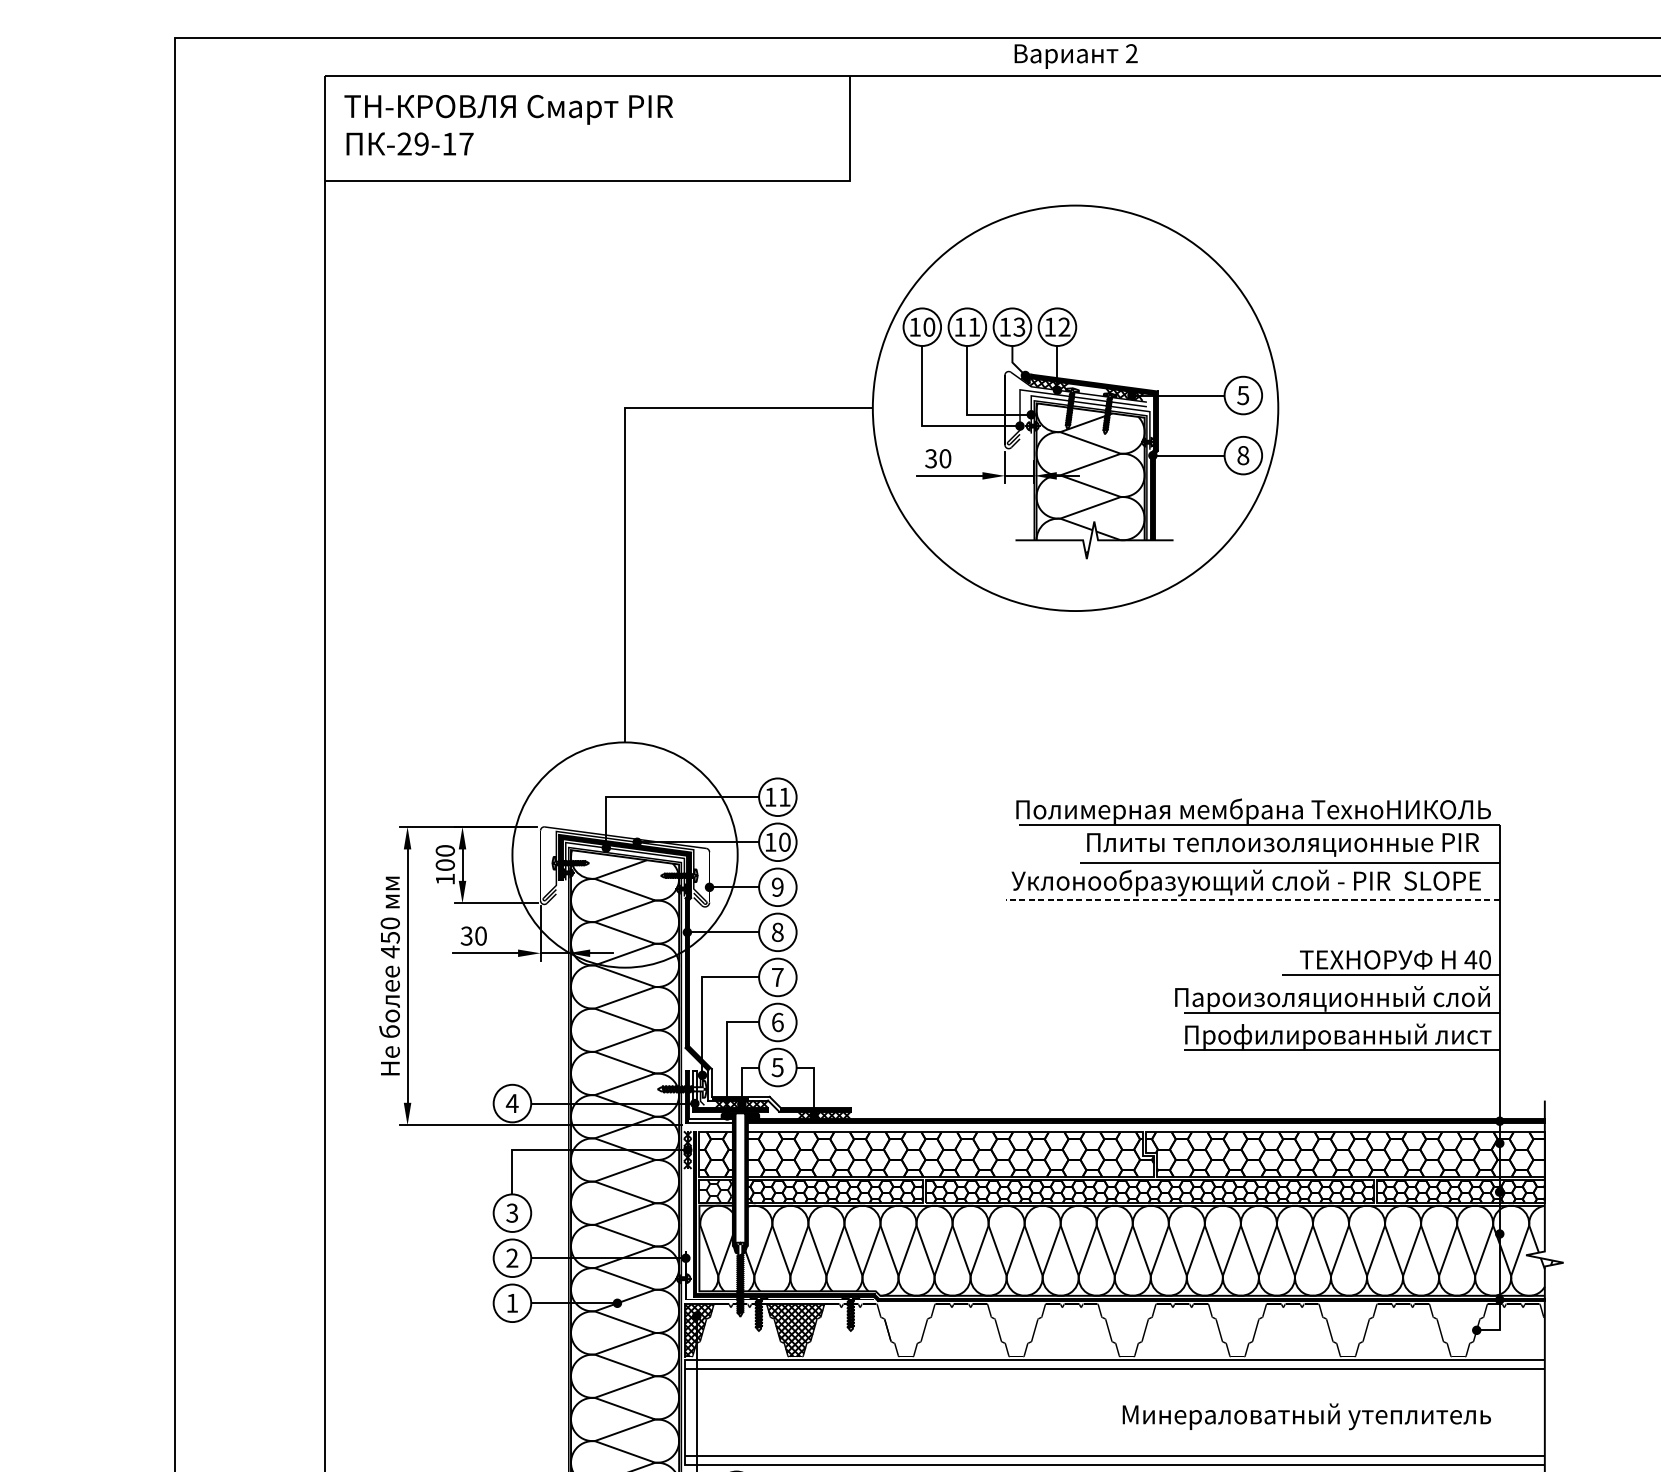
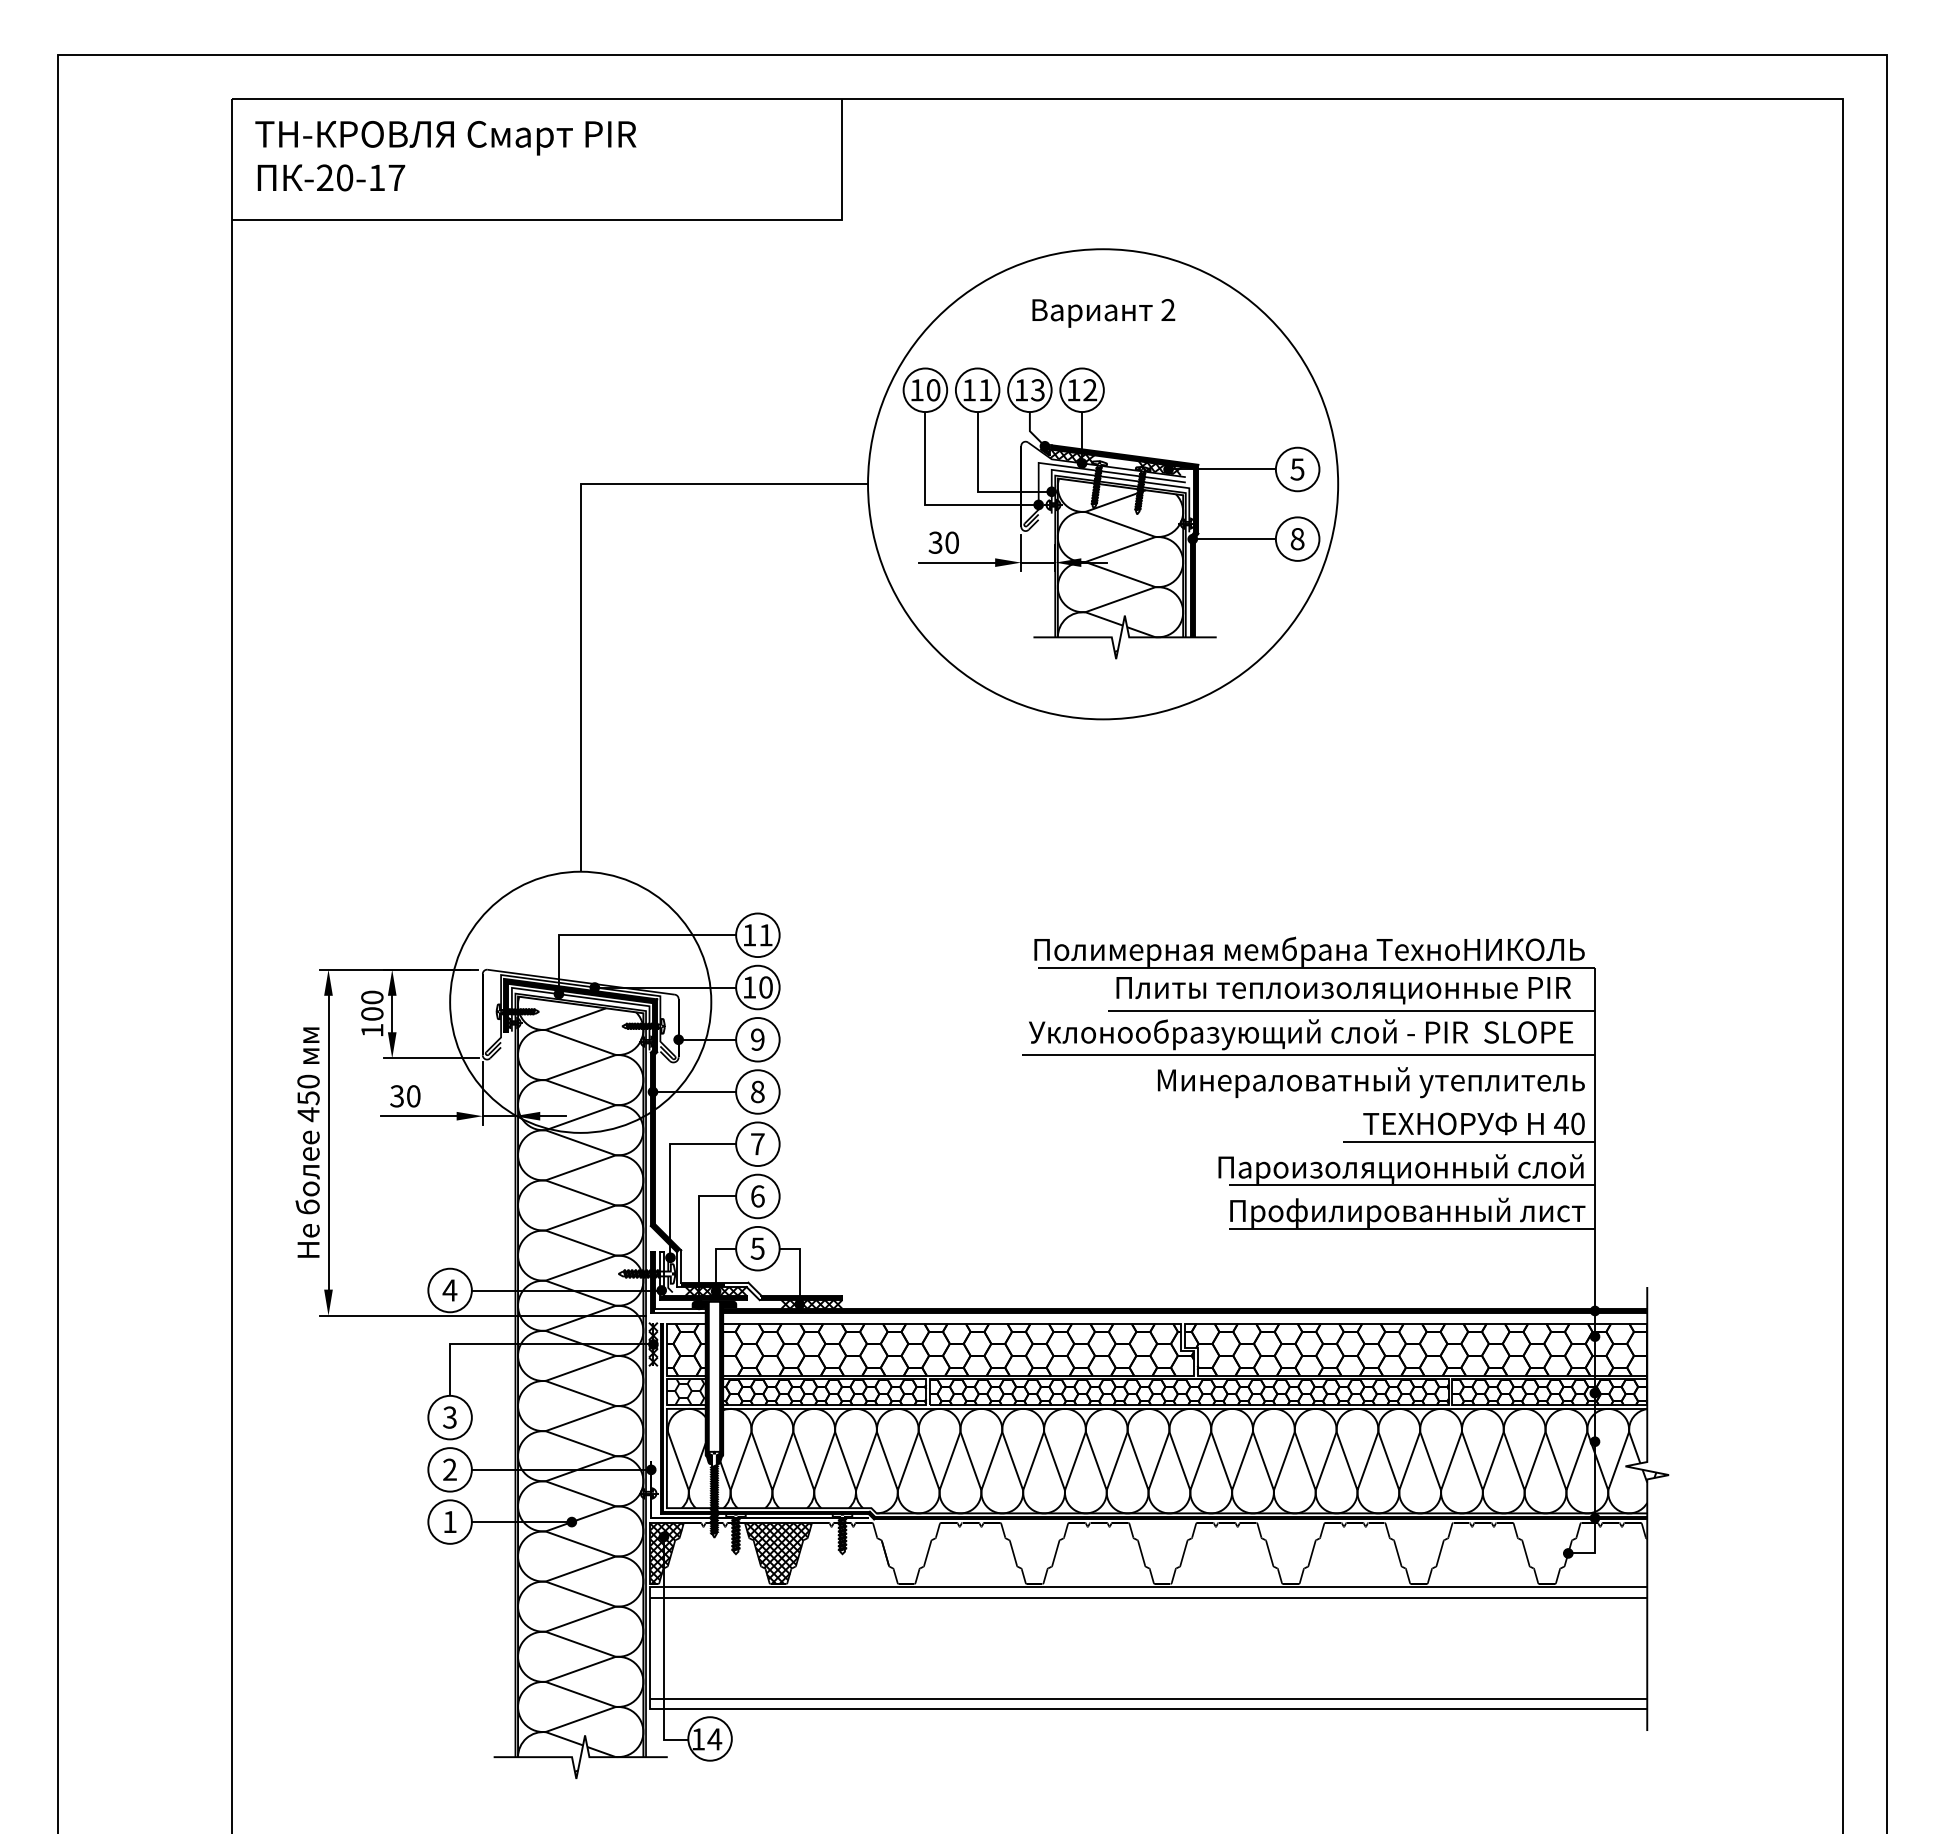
text: (1075, 56) -> (1103, 313), moved
text: (421, 143) -> (344, 177), -29-17 -> -20-17
line: (1252, 900) -> (1308, 1054), dashed -> solid
text: (1307, 1416) -> (1371, 1082), moved

